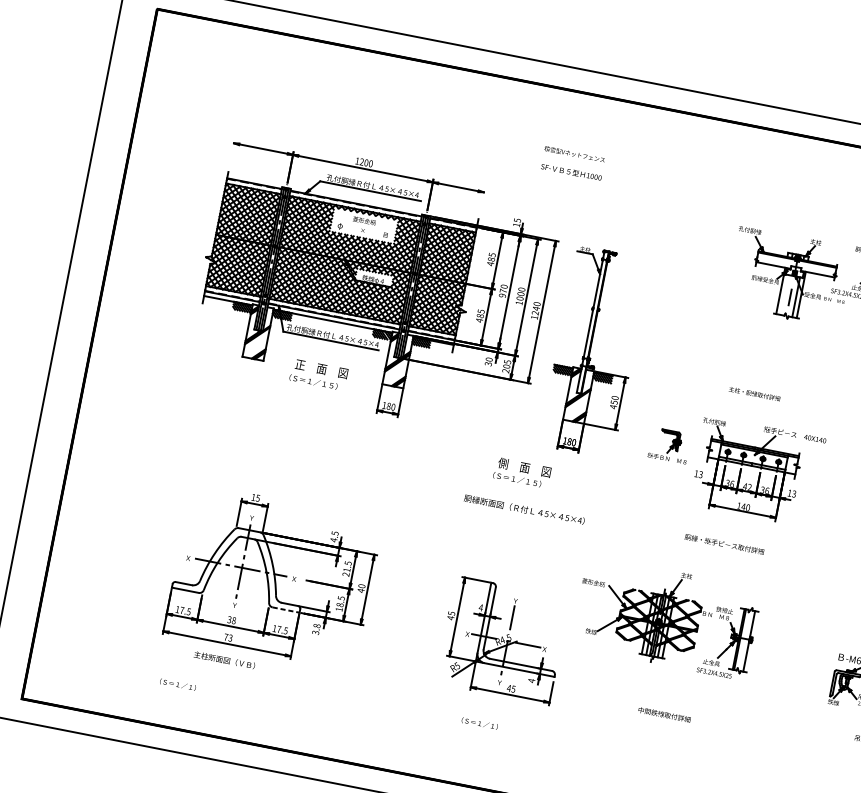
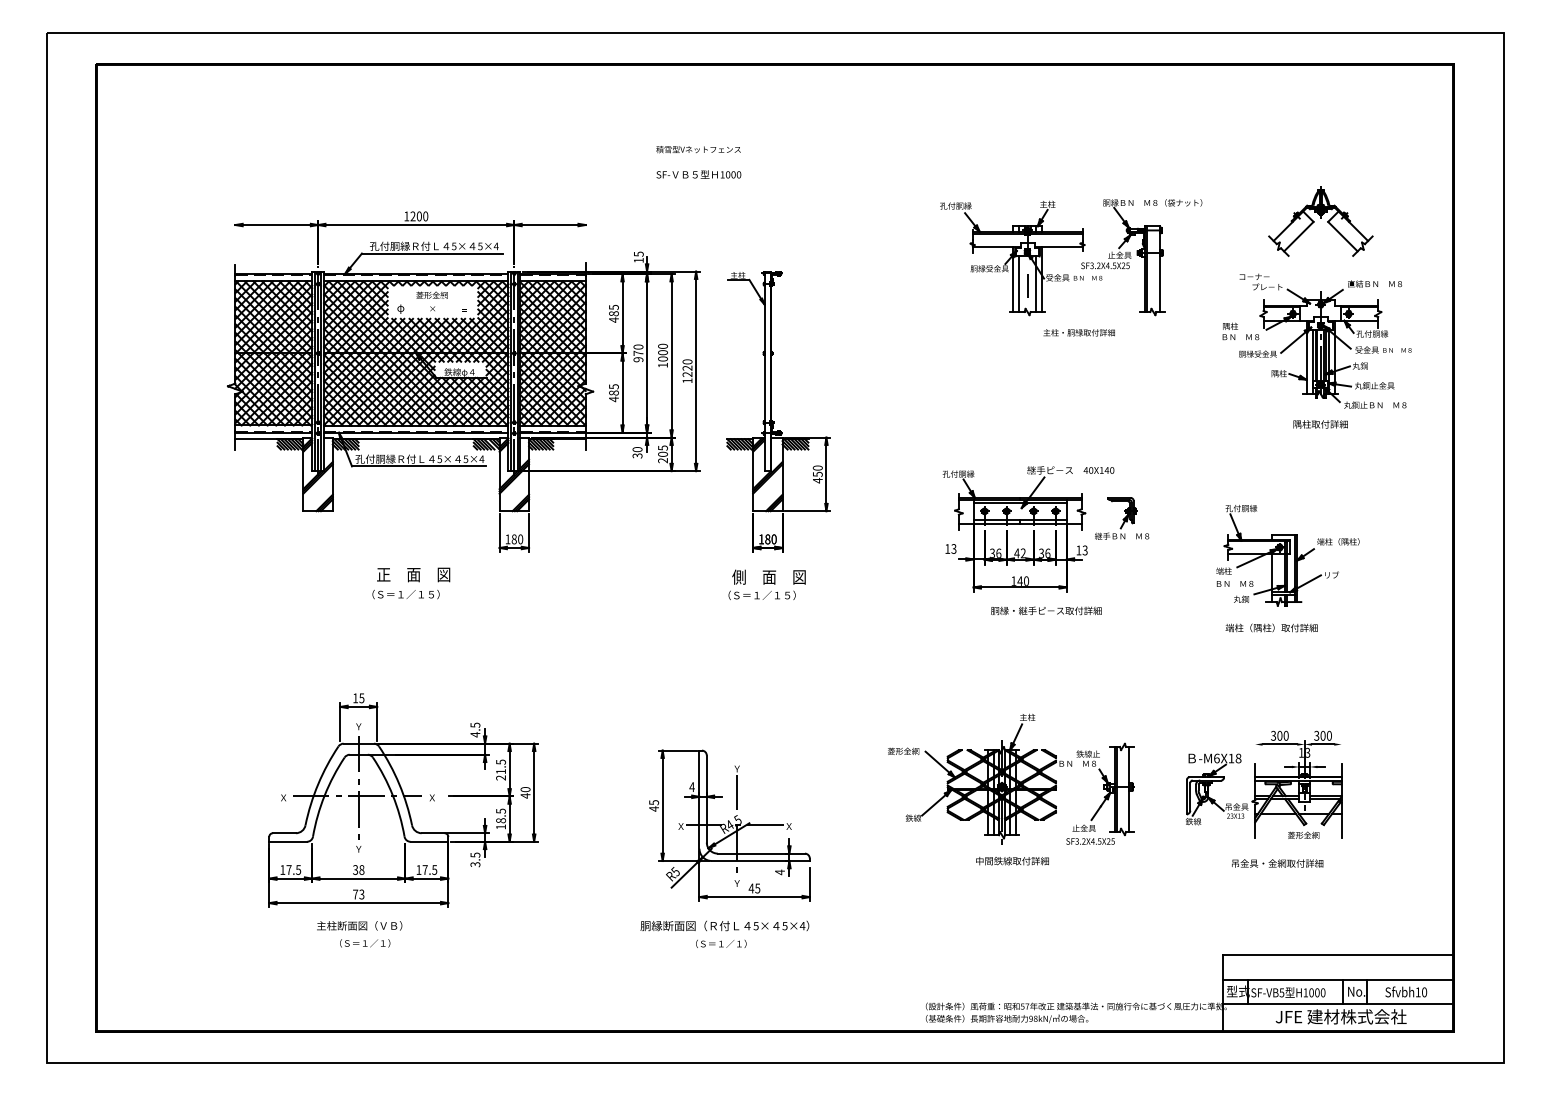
line: (784, 295) -> (1019, 284), added
text: (536, 308) -> (687, 368), 1240 -> 1220
text: (318, 374) -> (411, 583), moved
text: (754, 393) -> (1078, 332), moved
part: (669, 446) -> (1122, 518), moved
text: (521, 472) -> (766, 584), moved
text: (524, 509) -> (724, 925), moved
text: (724, 544) -> (1046, 610), moved
line: (286, 609) -> (429, 841), dashed -> solid
part: (666, 617) -> (1011, 778), moved
text: (317, 625) -> (475, 854), 3.8 -> 3.5
text: (178, 684) -> (365, 943), moved
text: (664, 715) -> (1012, 861), moved

